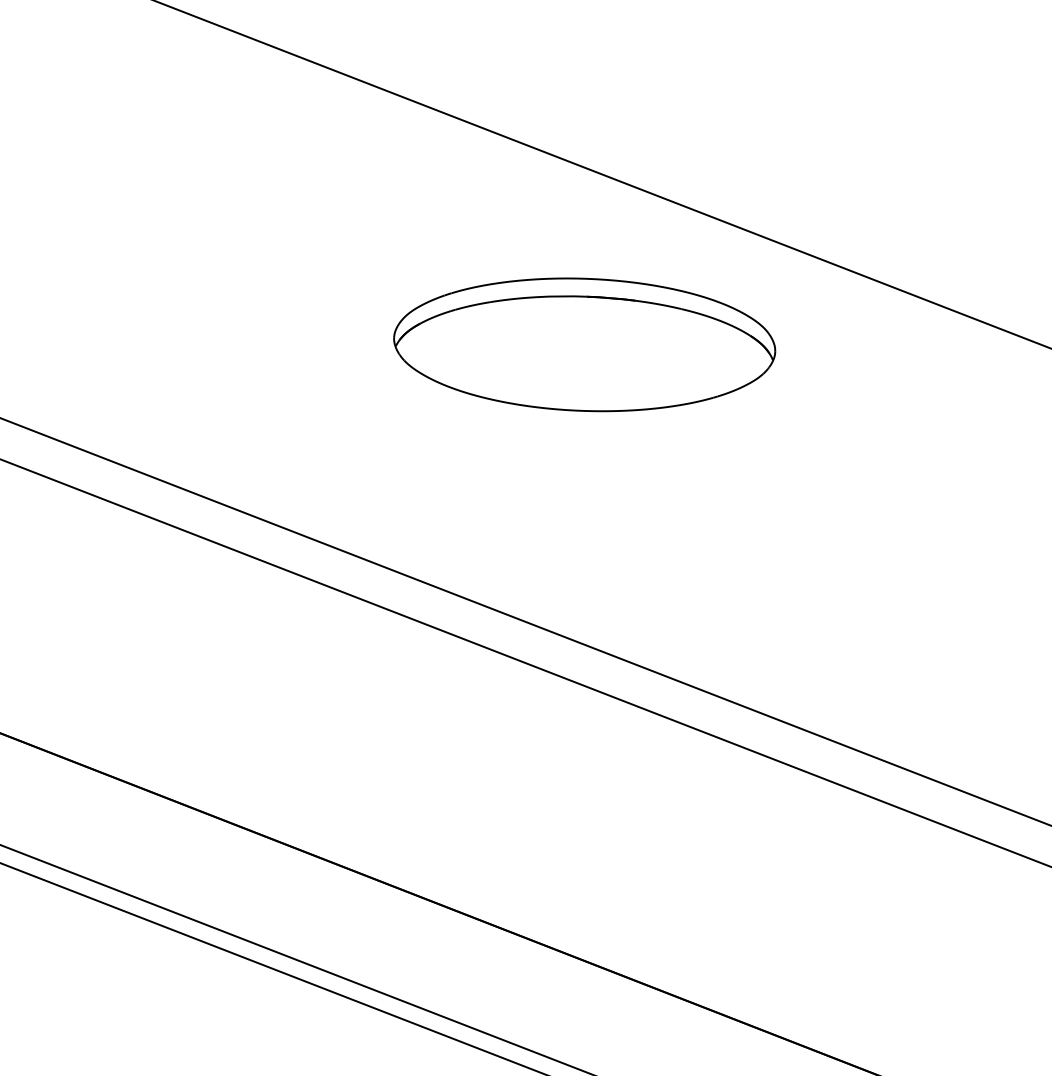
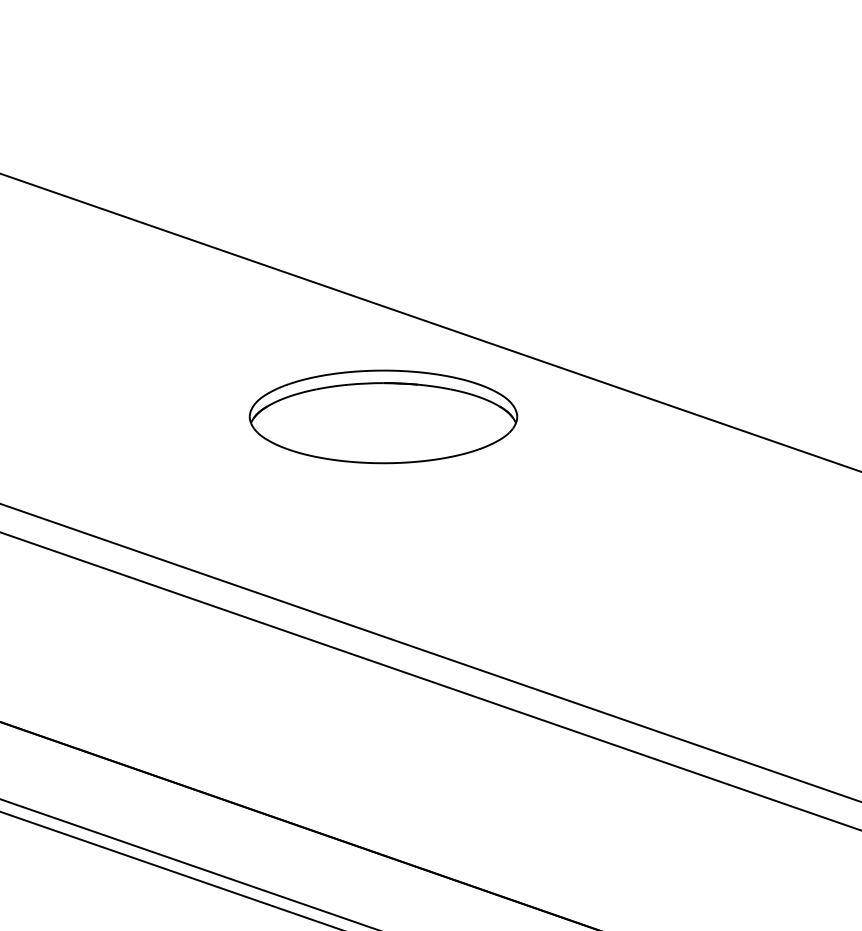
part: (584, 344) -> (383, 416), moved

